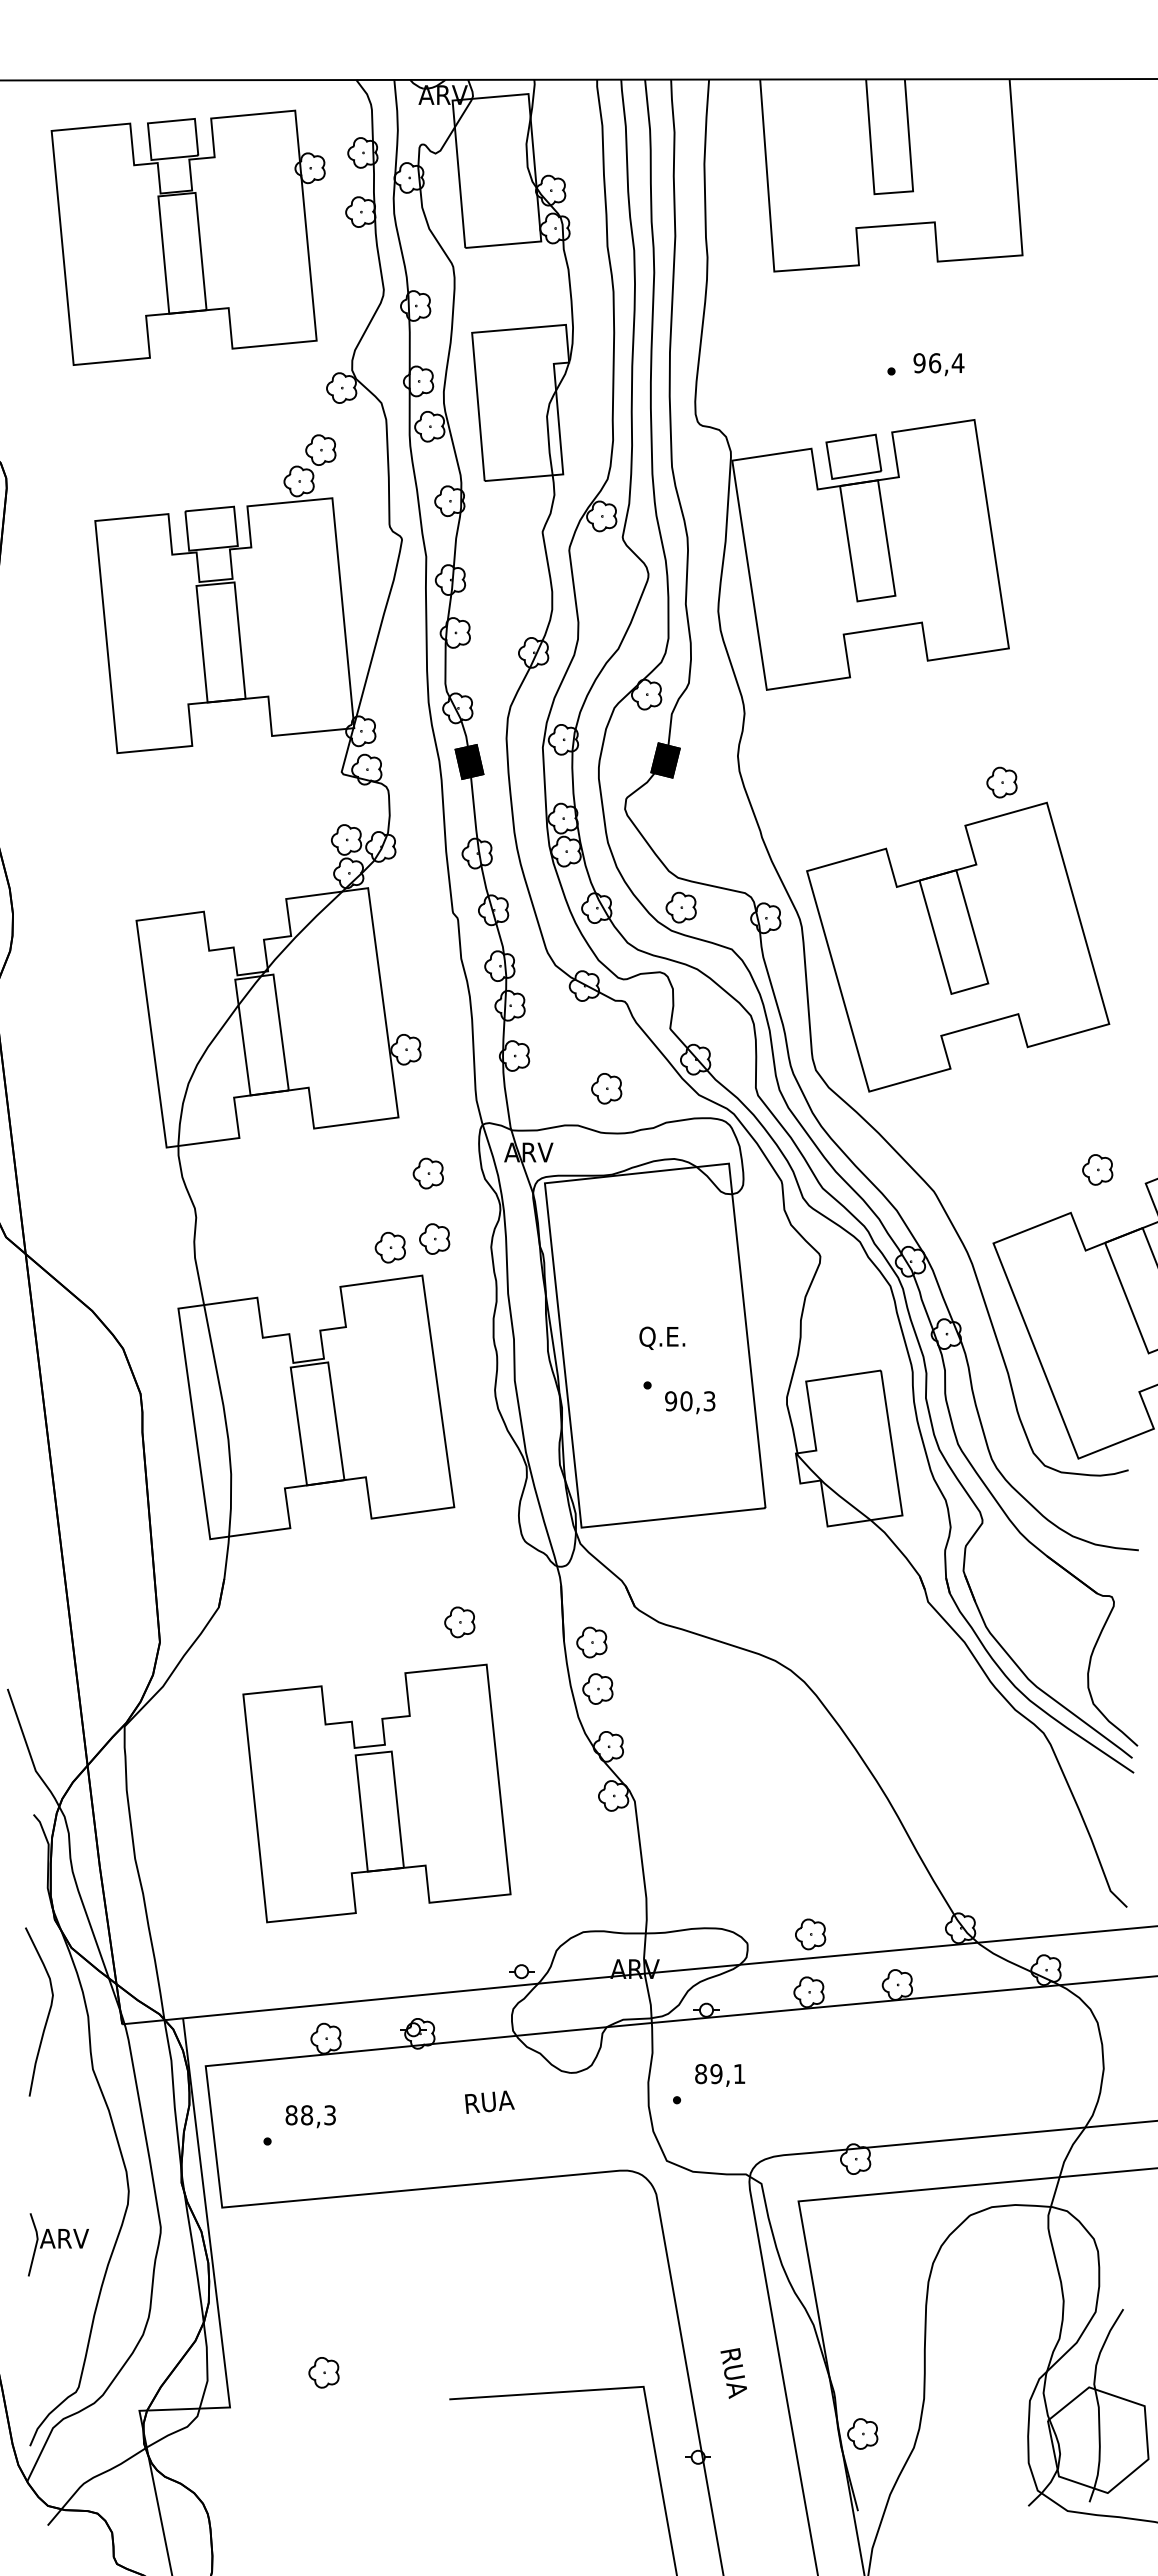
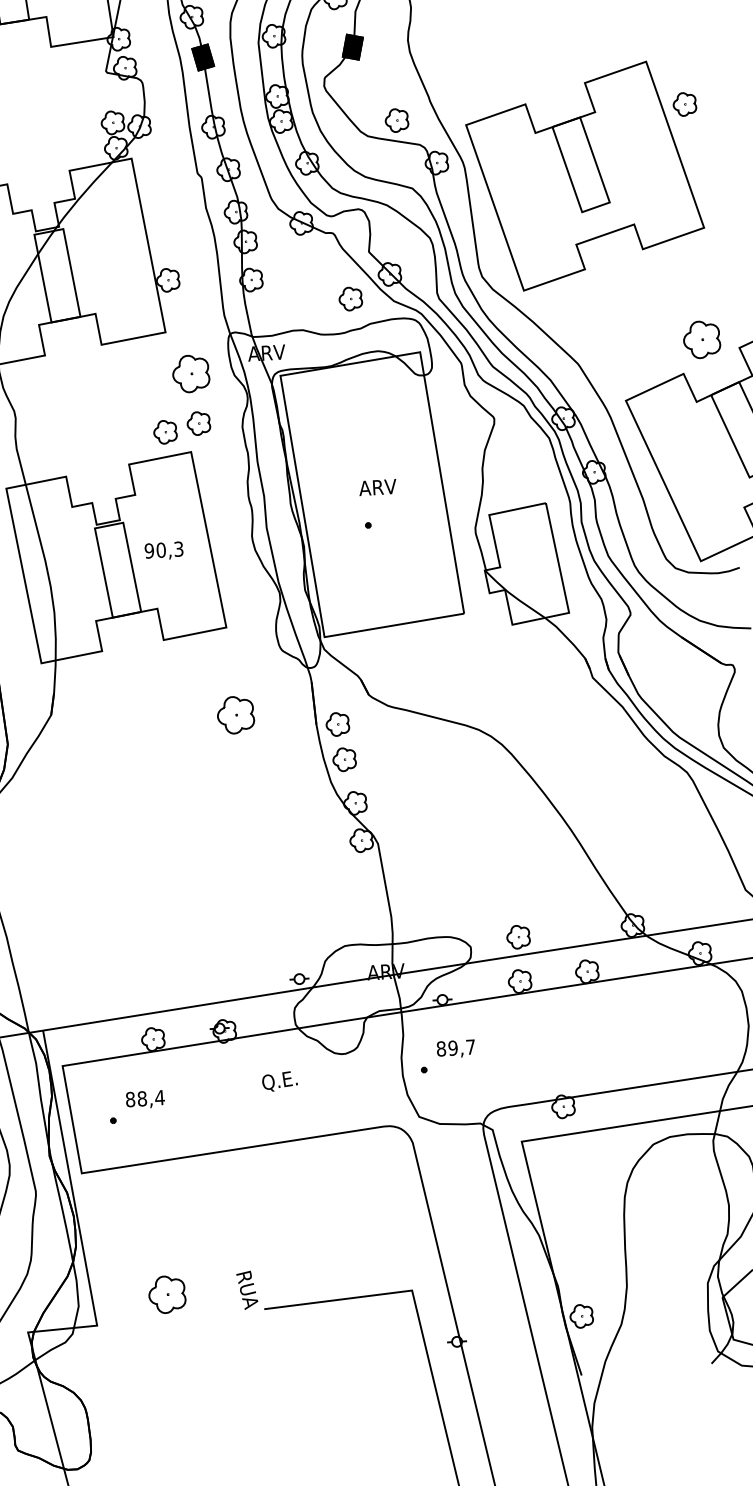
part: (1001, 782) -> (684, 104), moved
part: (680, 907) -> (396, 120), moved
part: (606, 1088) -> (350, 298), moved
part: (1097, 1169) -> (701, 339), size x1.6
part: (427, 1173) -> (190, 373), size x1.6
text: (662, 1337) -> (377, 488), Q.E. -> ARV
text: (690, 1402) -> (164, 550), moved
part: (459, 1622) -> (235, 715), size x1.6
part: (376, 1793) -> (180, 849), removed
text: (739, 2073) -> (470, 1046), 89,1 -> 89,7
text: (489, 2103) -> (281, 1081), RUA -> Q.E.
text: (329, 2115) -> (159, 1097), 88,3 -> 88,4
part: (323, 2372) -> (166, 1294), size x1.6
text: (733, 2373) -> (247, 1290), moved

